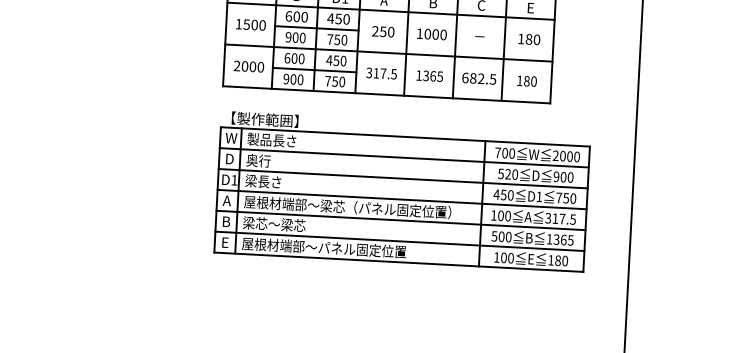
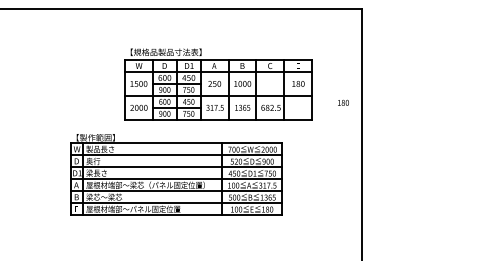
text: (527, 80) -> (343, 102), moved
part: (402, 191) -> (176, 174), moved

